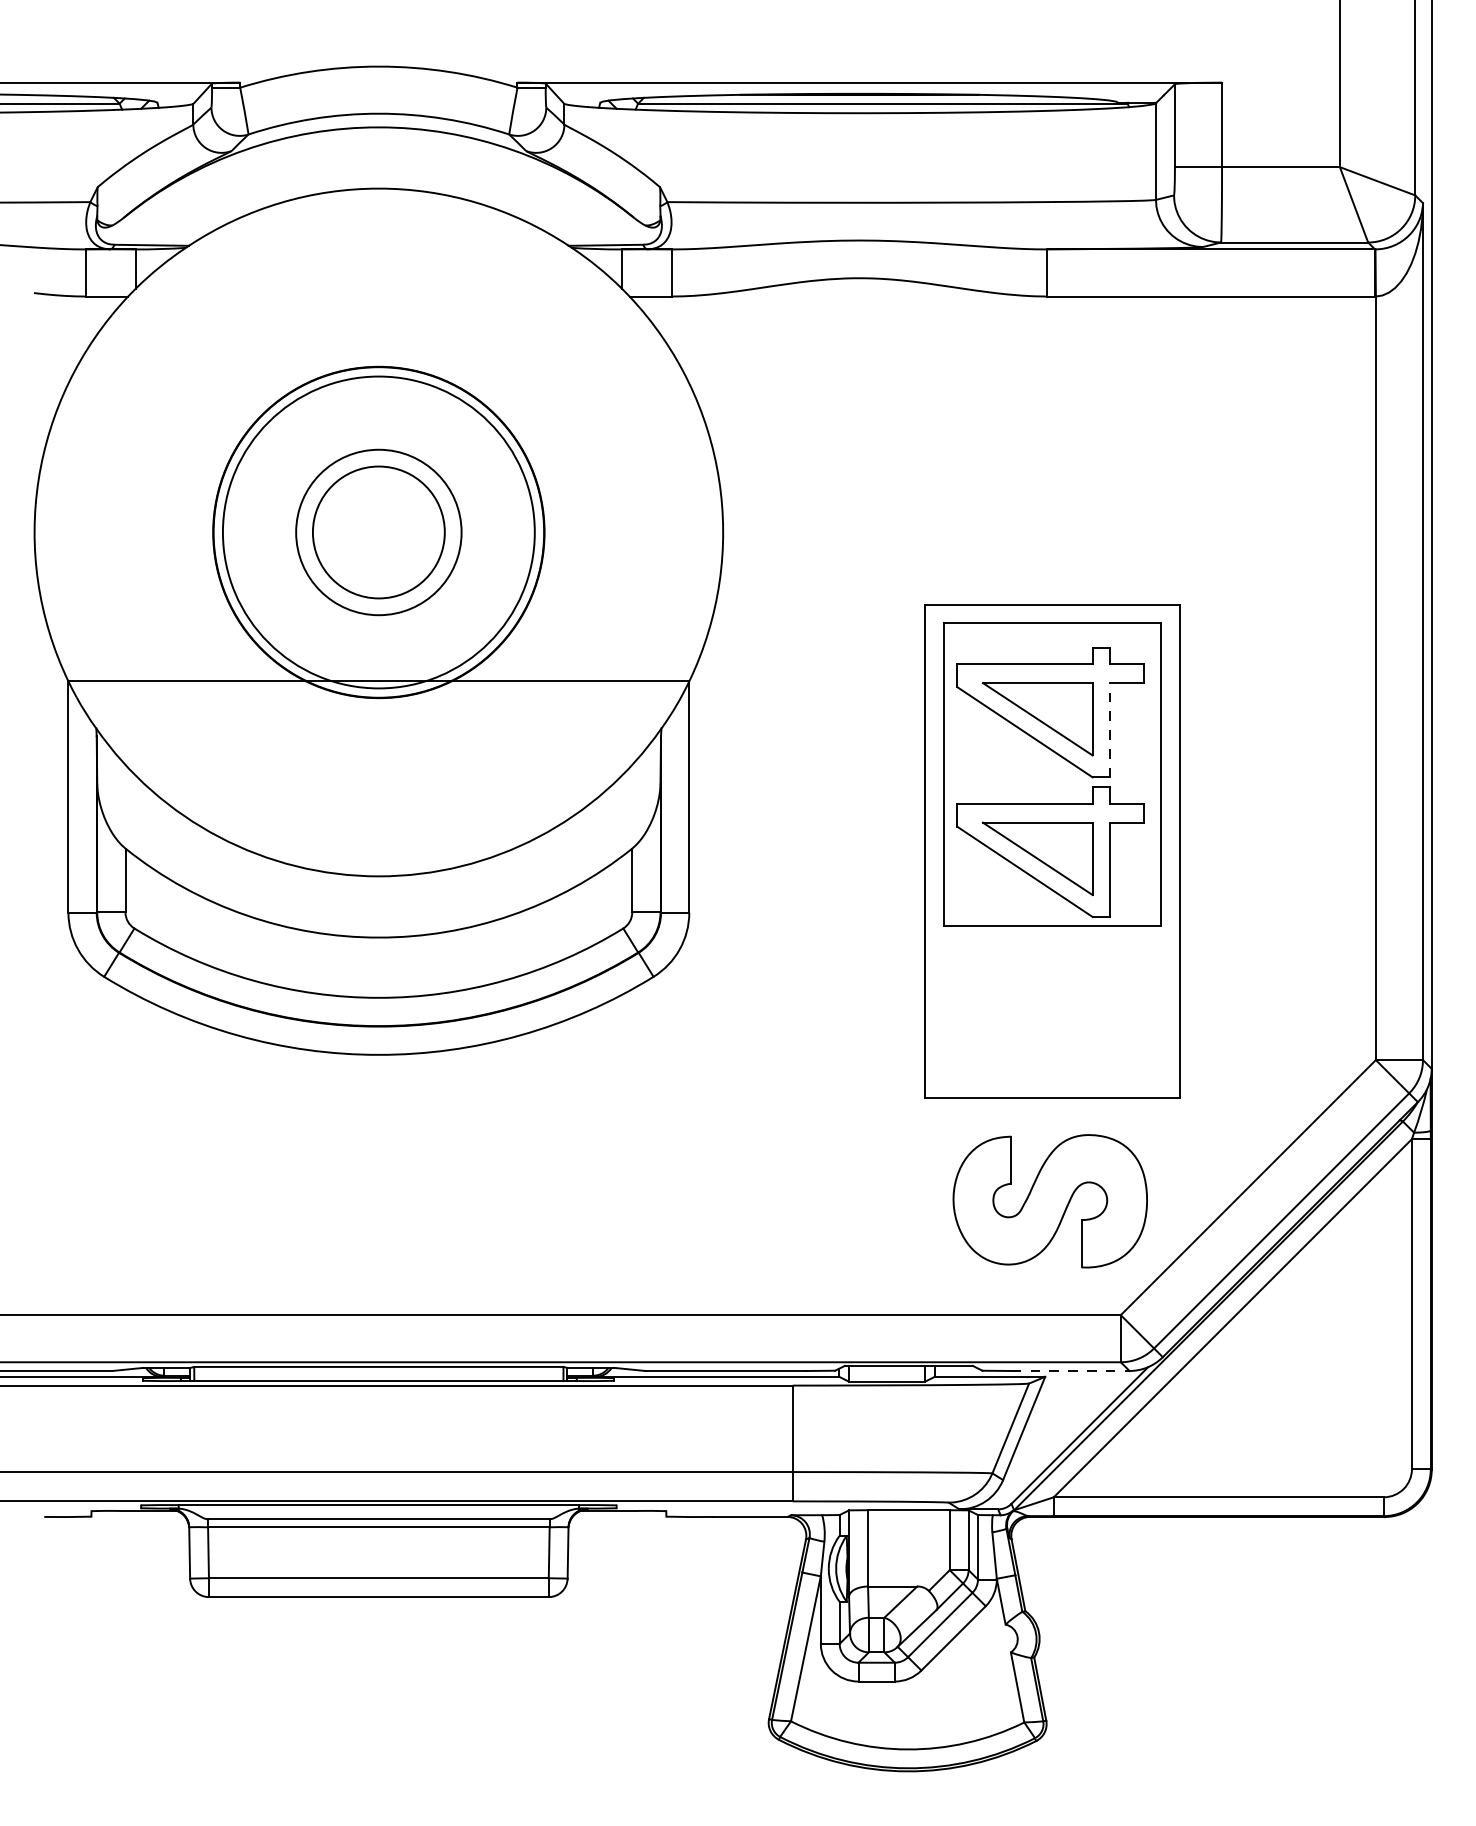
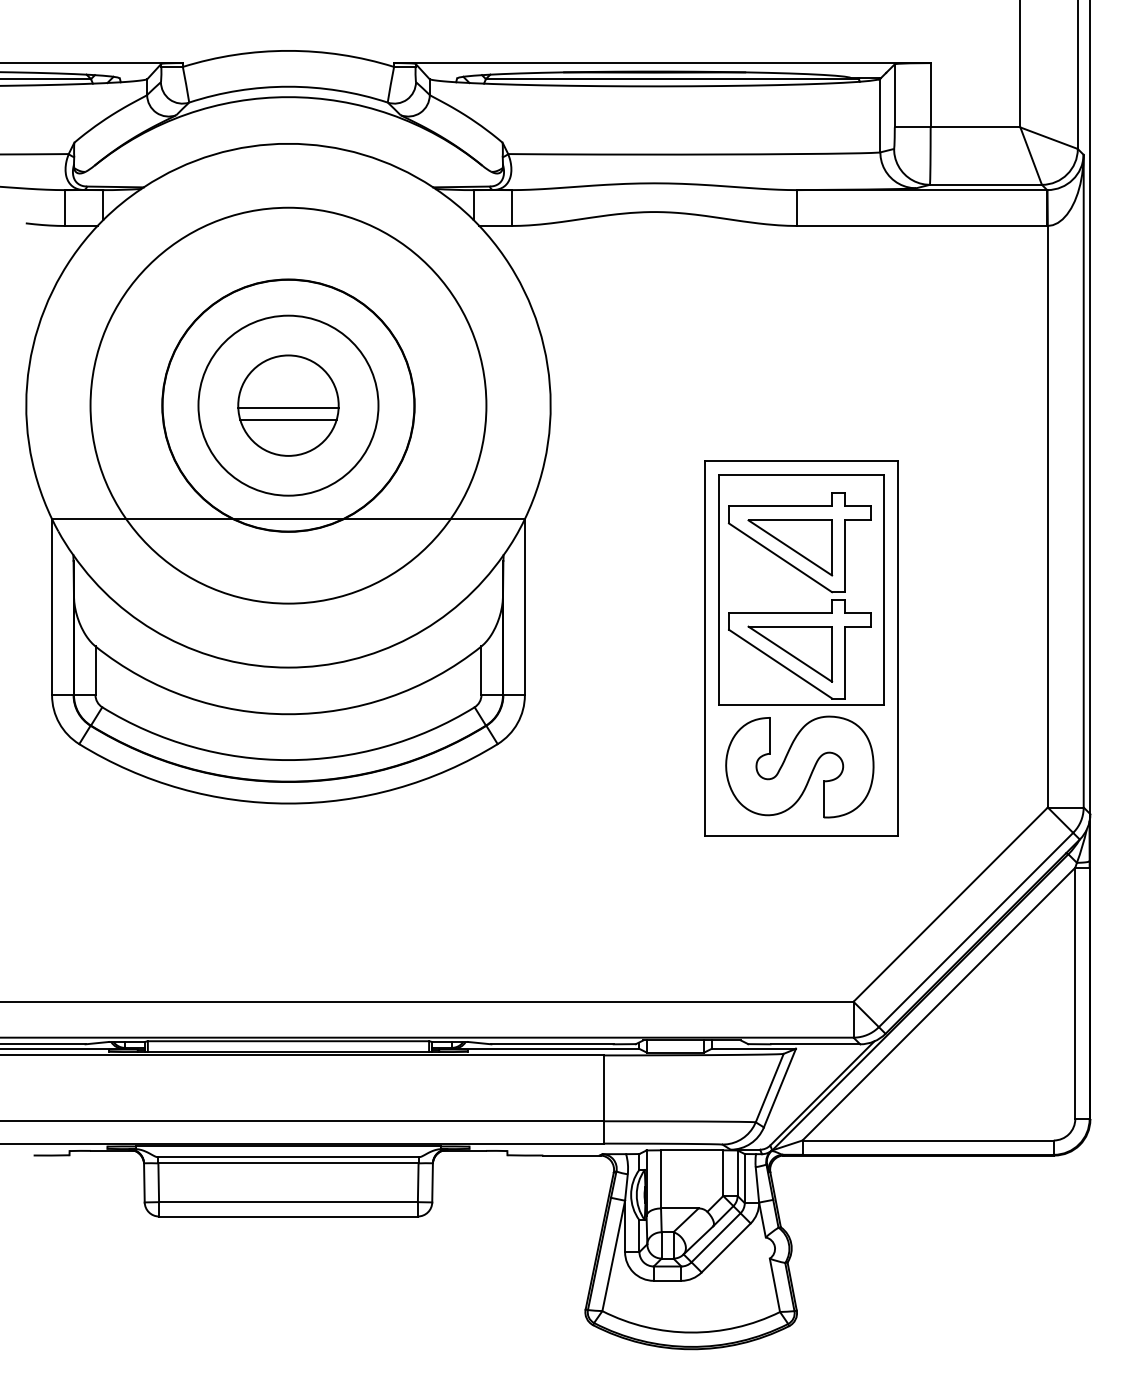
circle: (378, 532) -> (288, 405), size x1.43
circle: (378, 532) -> (288, 405), size x1.67
line: (378, 536) -> (288, 408), added
line: (378, 551) -> (288, 420), added
line: (1108, 730) -> (844, 556), dashed -> solid
part: (1049, 1200) -> (799, 766), moved
line: (1070, 1371) -> (815, 1044), dashed -> solid

